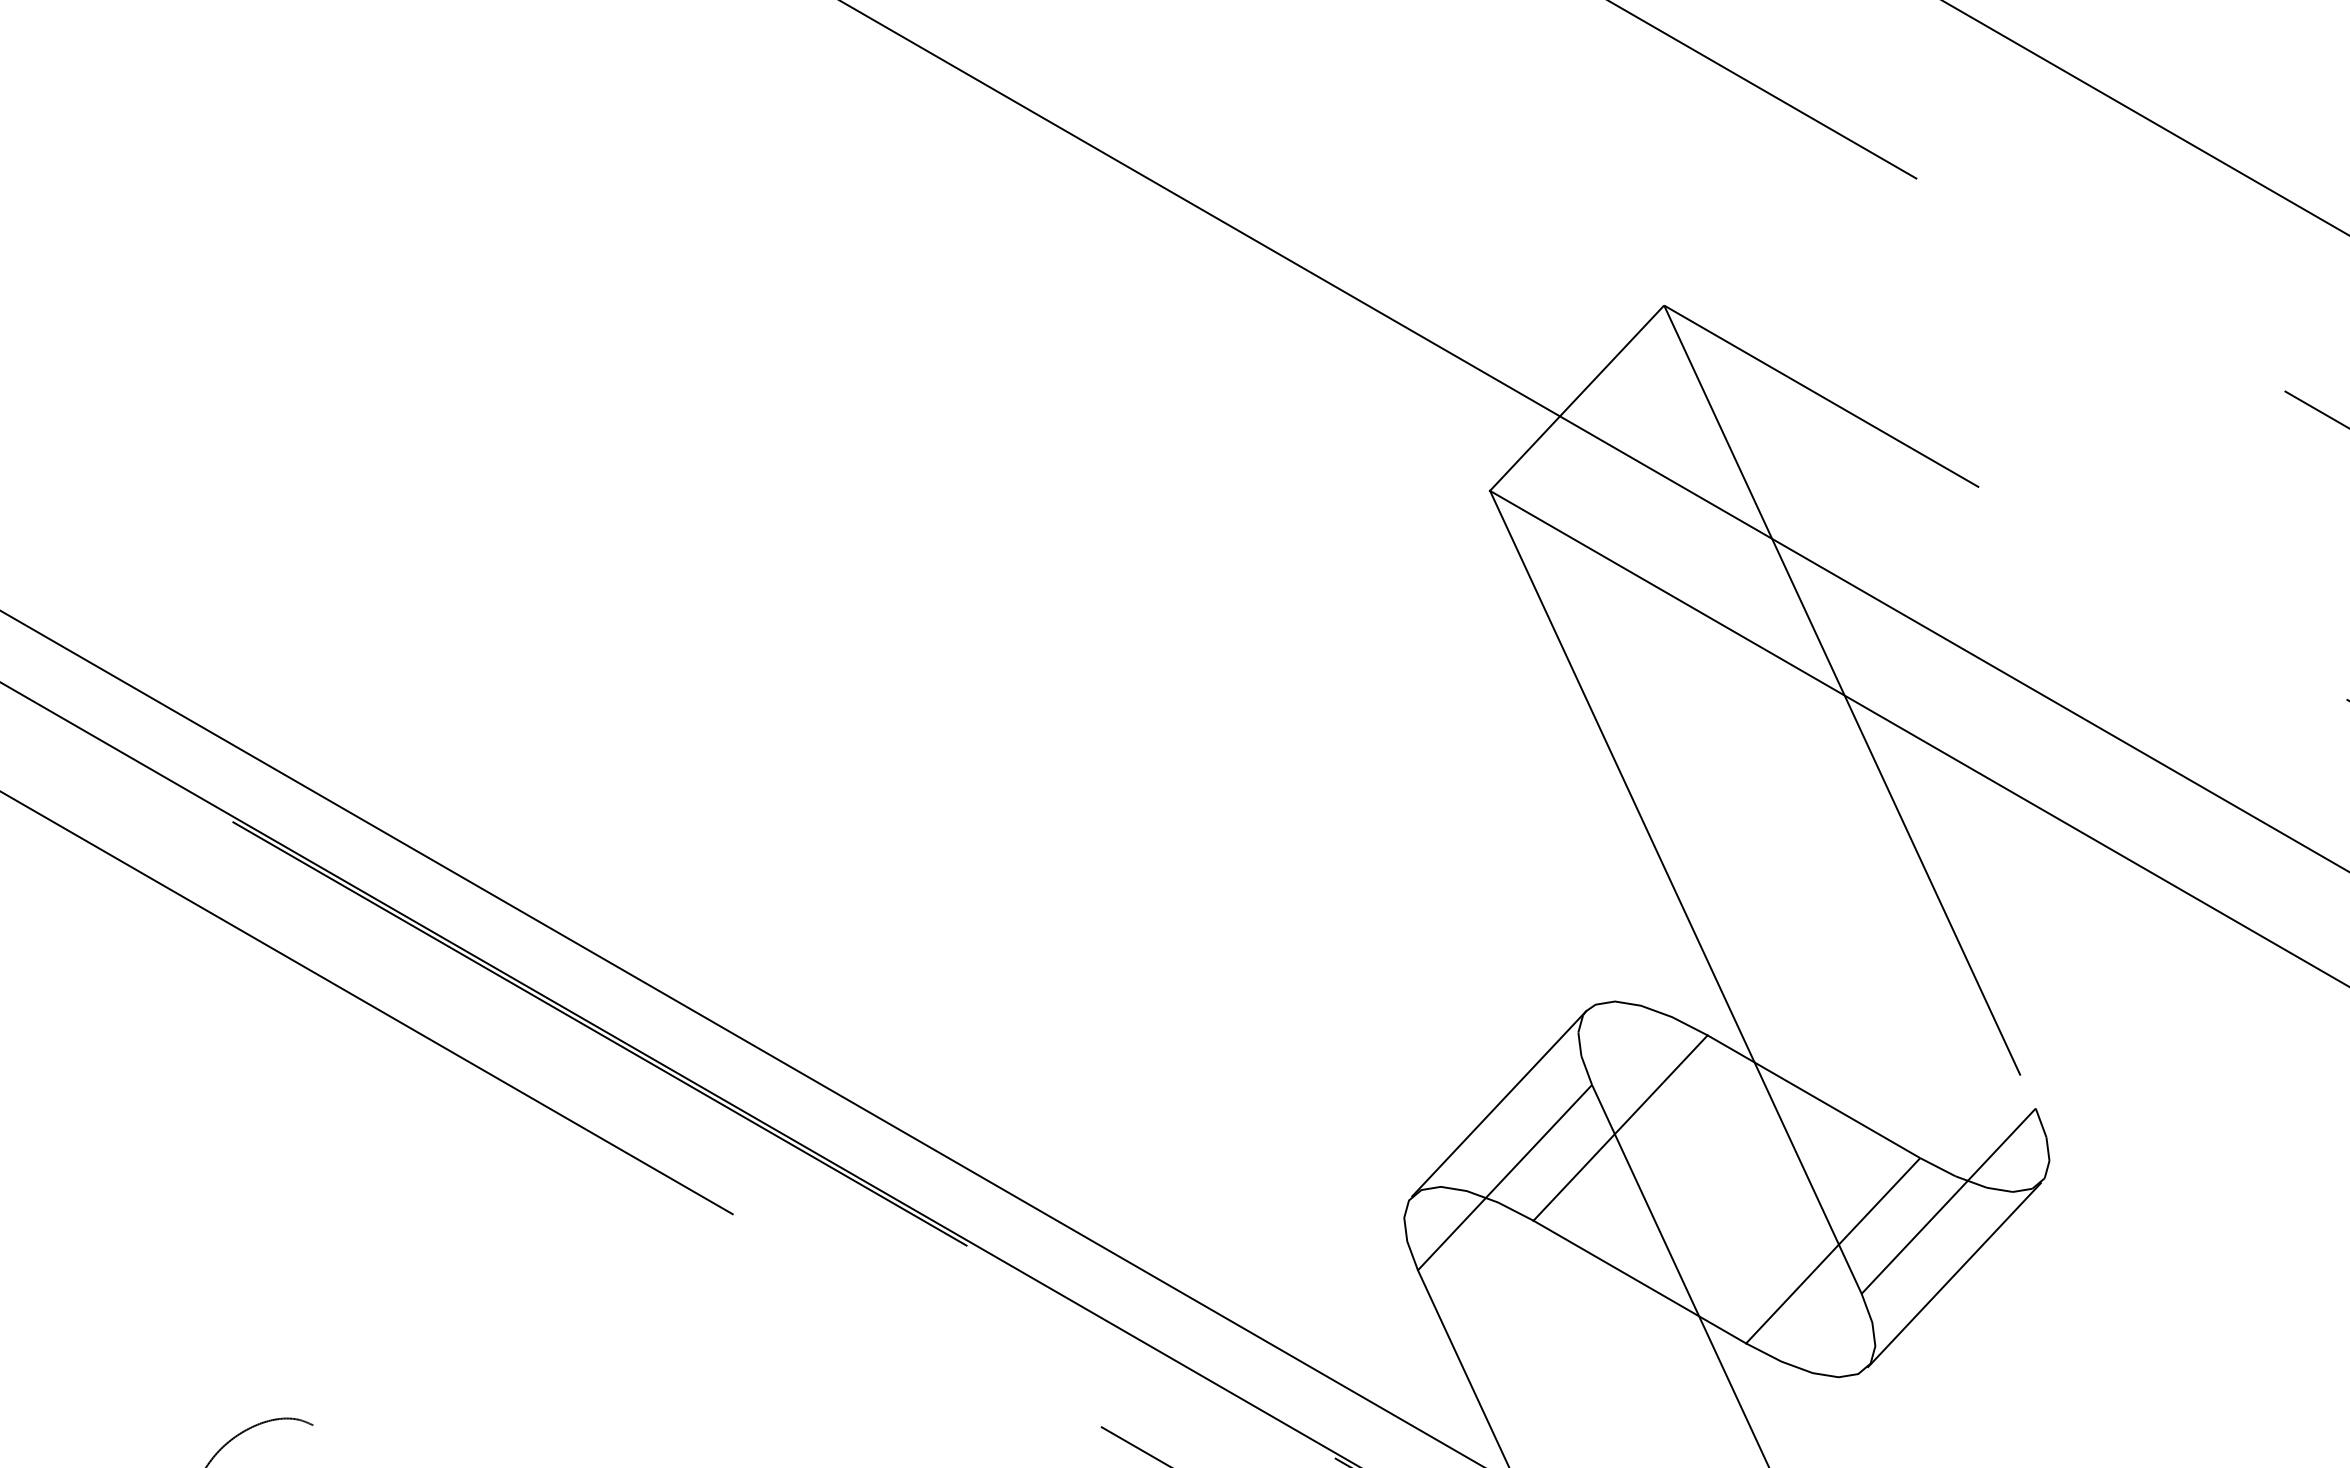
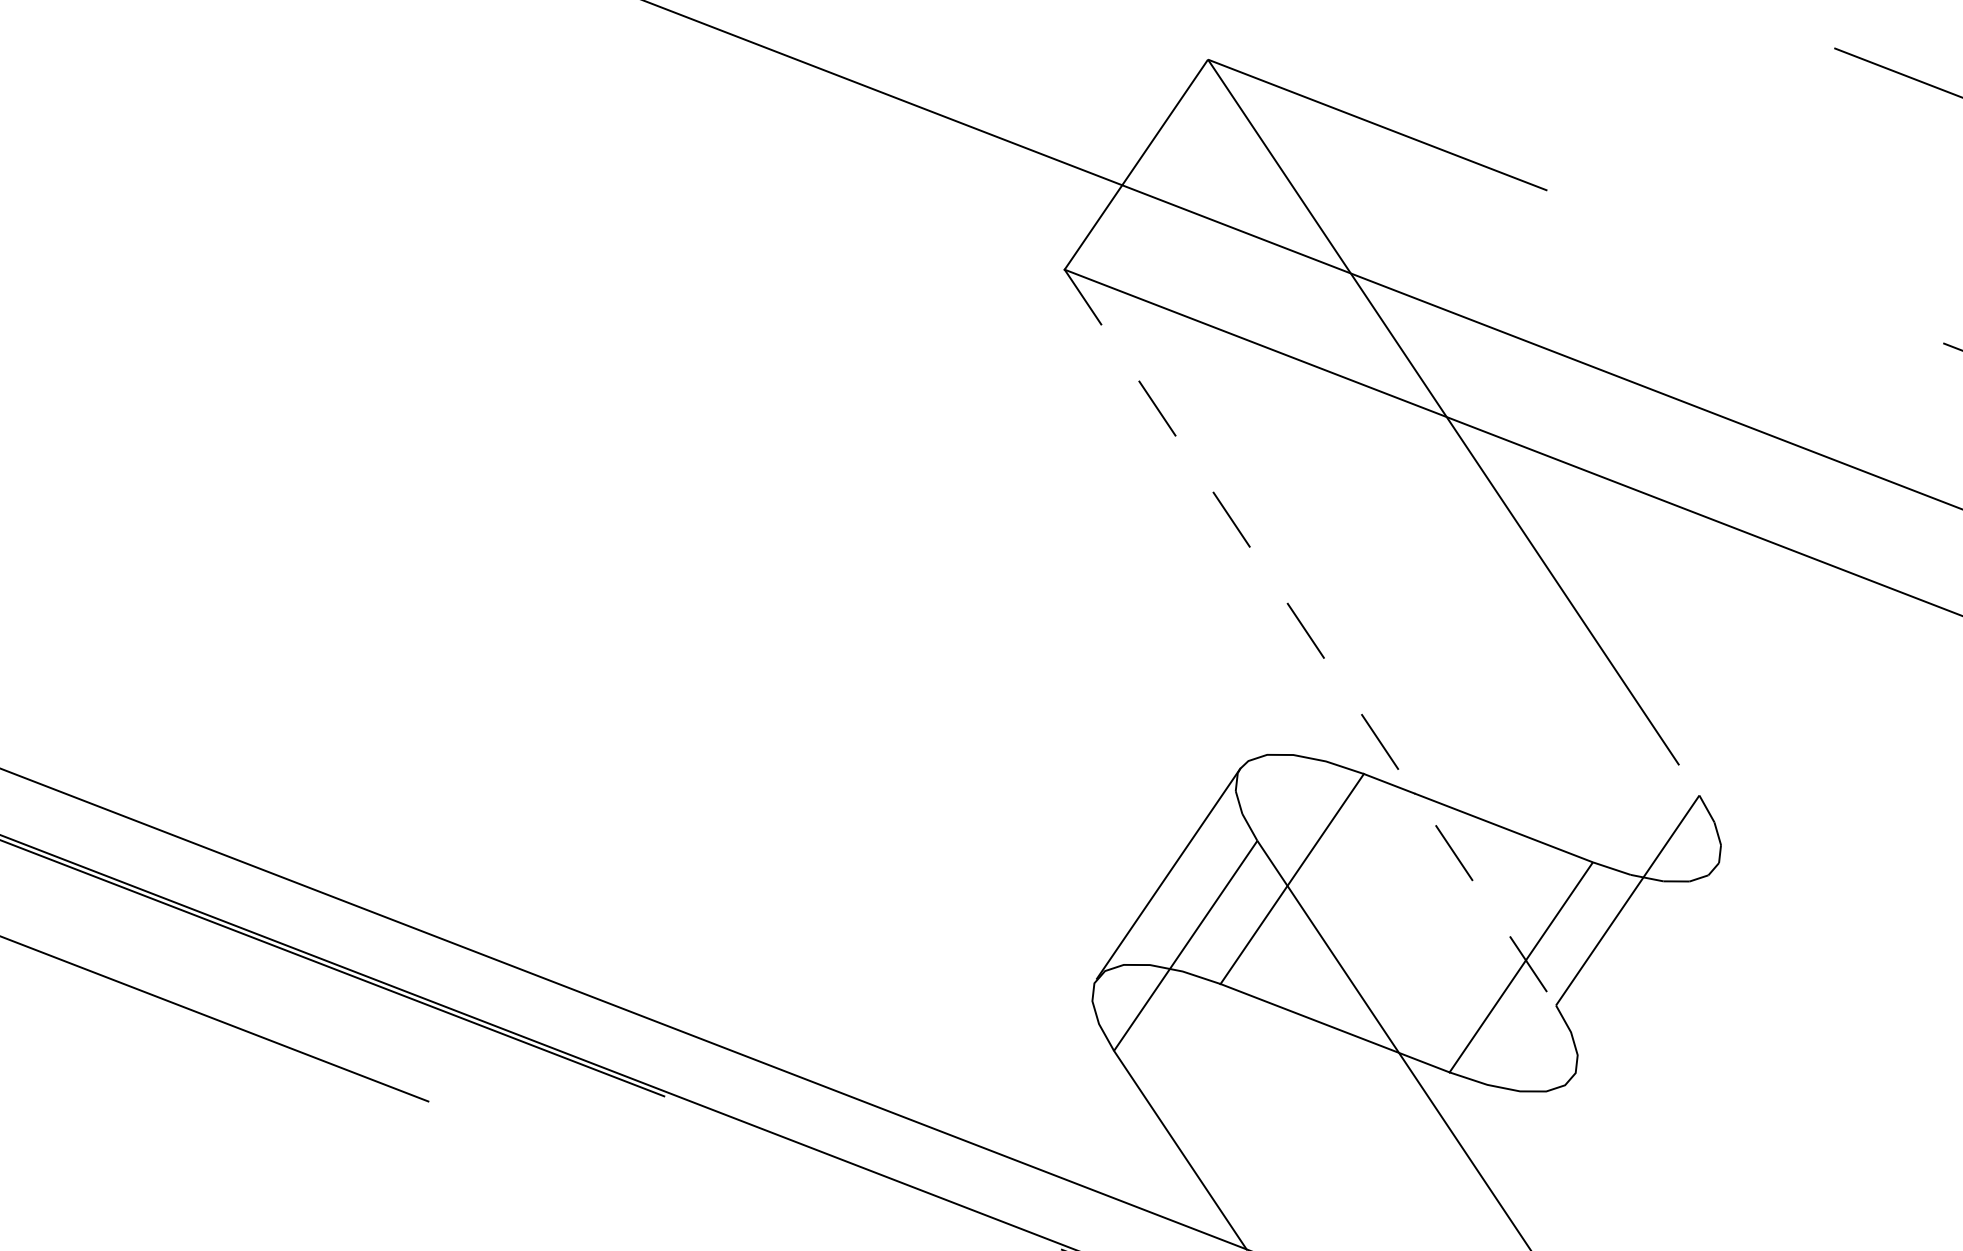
line: (1676, 892) -> (1311, 637), solid -> dashed
line: (1954, 1274) -> (1644, 972), removed

